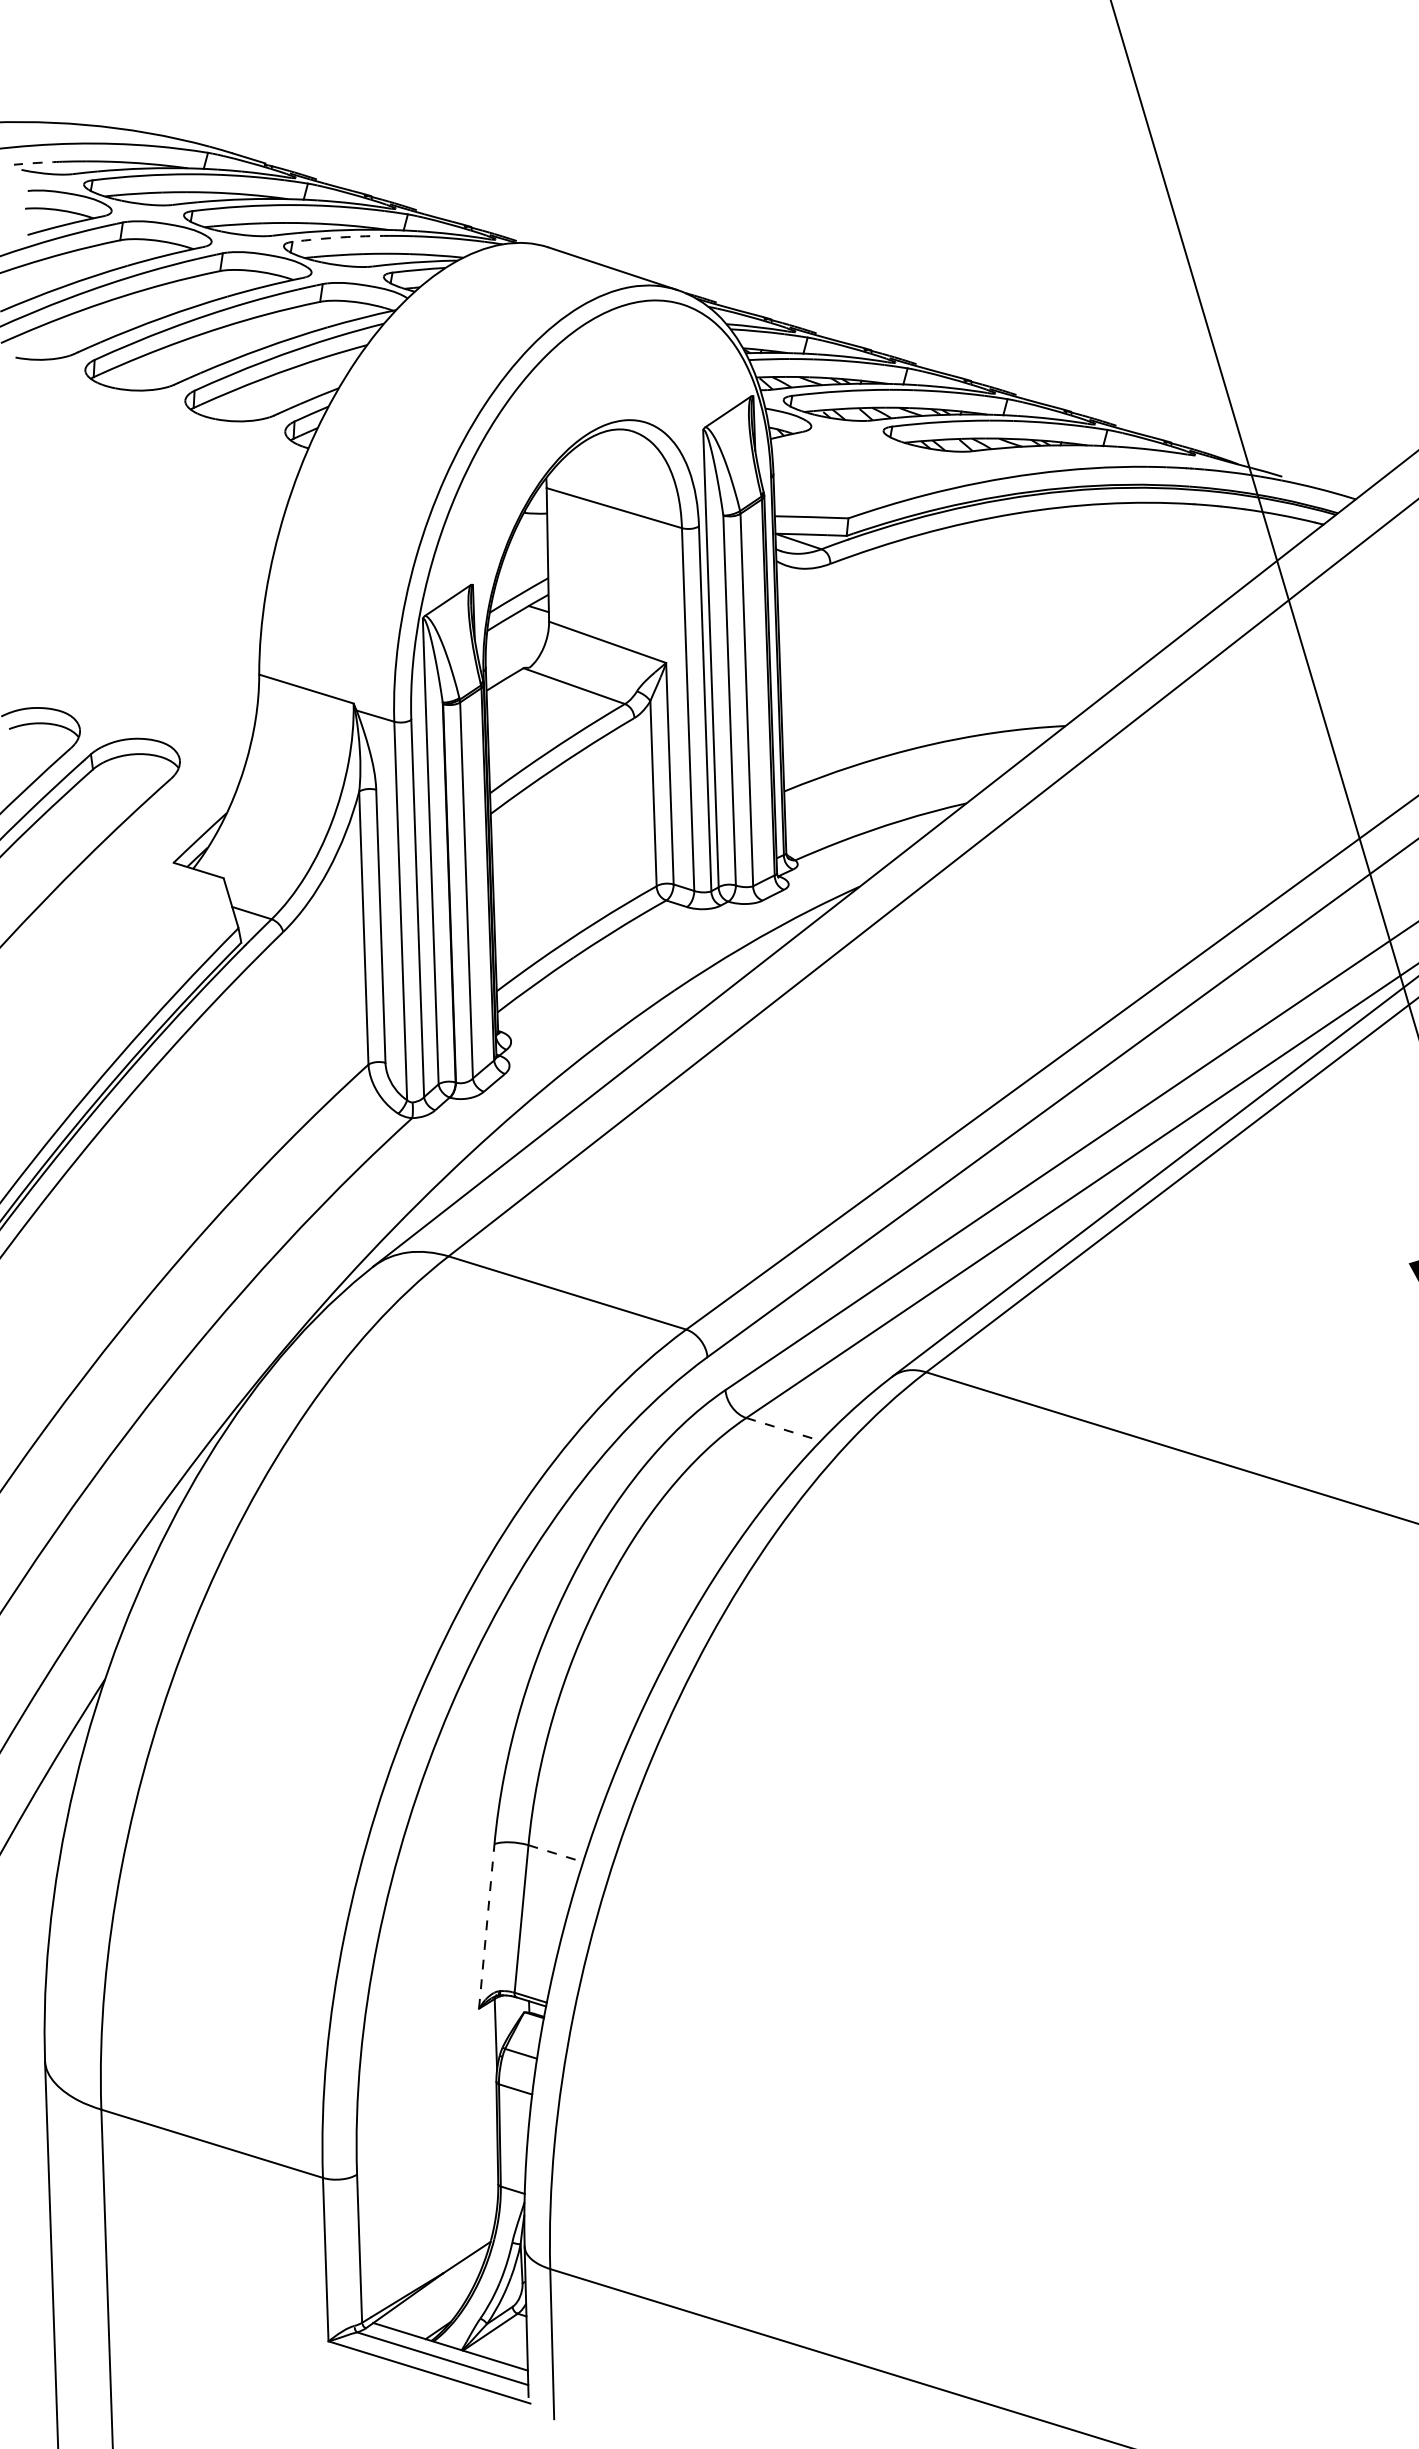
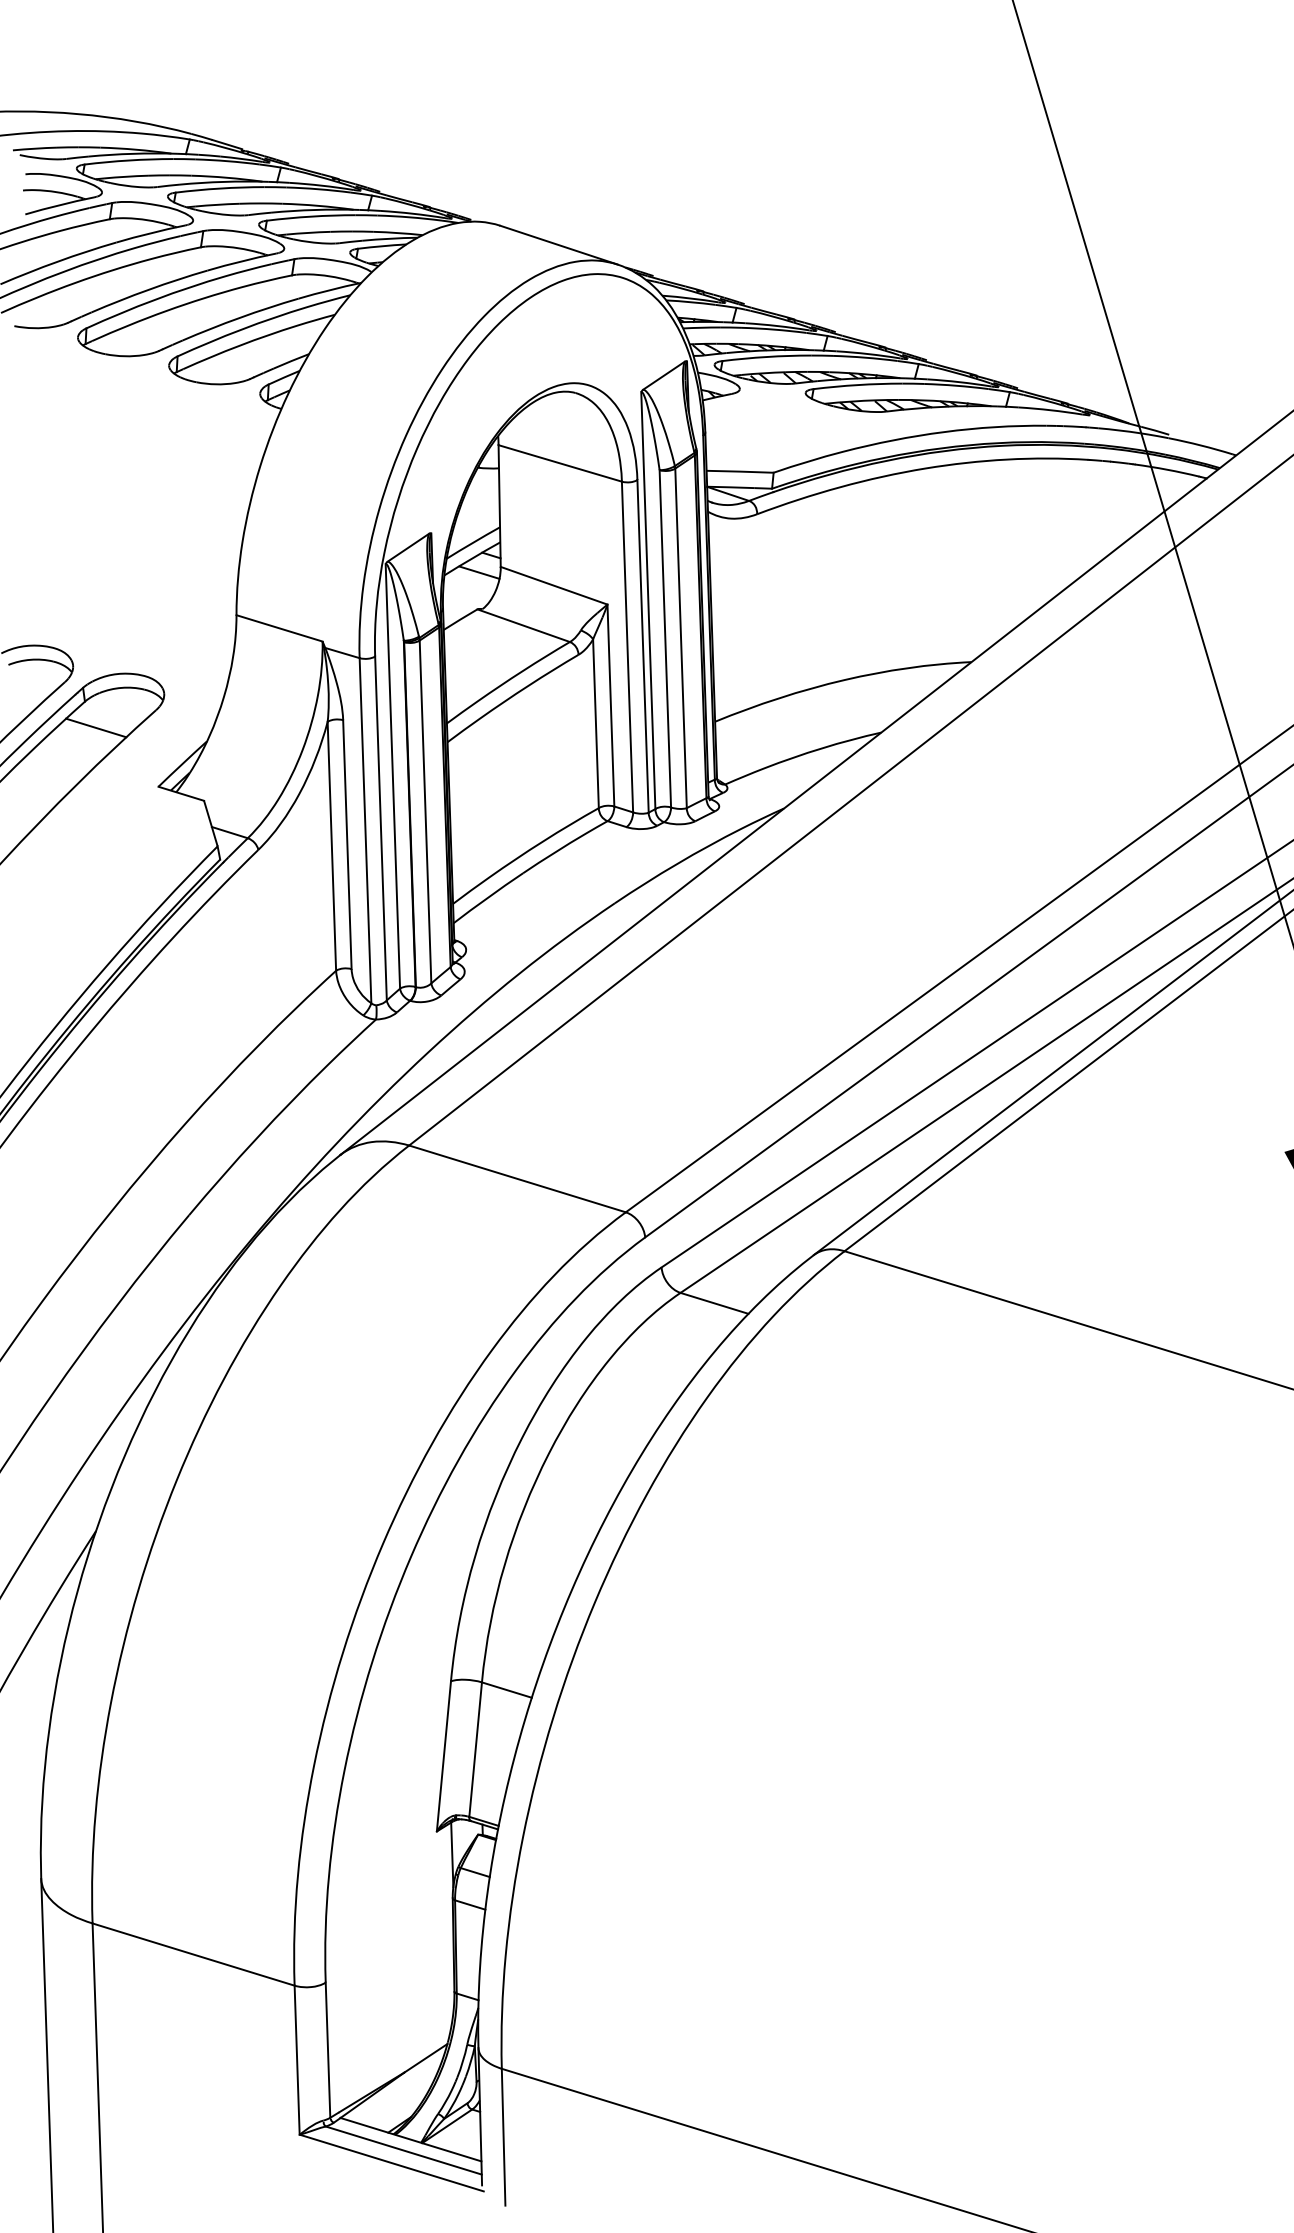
arc: (37, 162) -> (34, 148), dashed -> solid
arc: (341, 237) -> (311, 216), dashed -> solid
line: (525, 627) -> (479, 572), added
line: (105, 797) -> (96, 727), added
line: (783, 1429) -> (714, 1303), dashed -> solid
line: (556, 1854) -> (507, 1690), dashed -> solid
line: (486, 1925) -> (443, 1755), dashed -> solid

